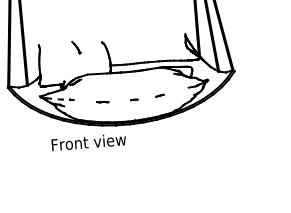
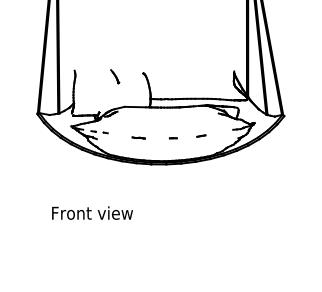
text: (88, 141) -> (92, 212), moved

